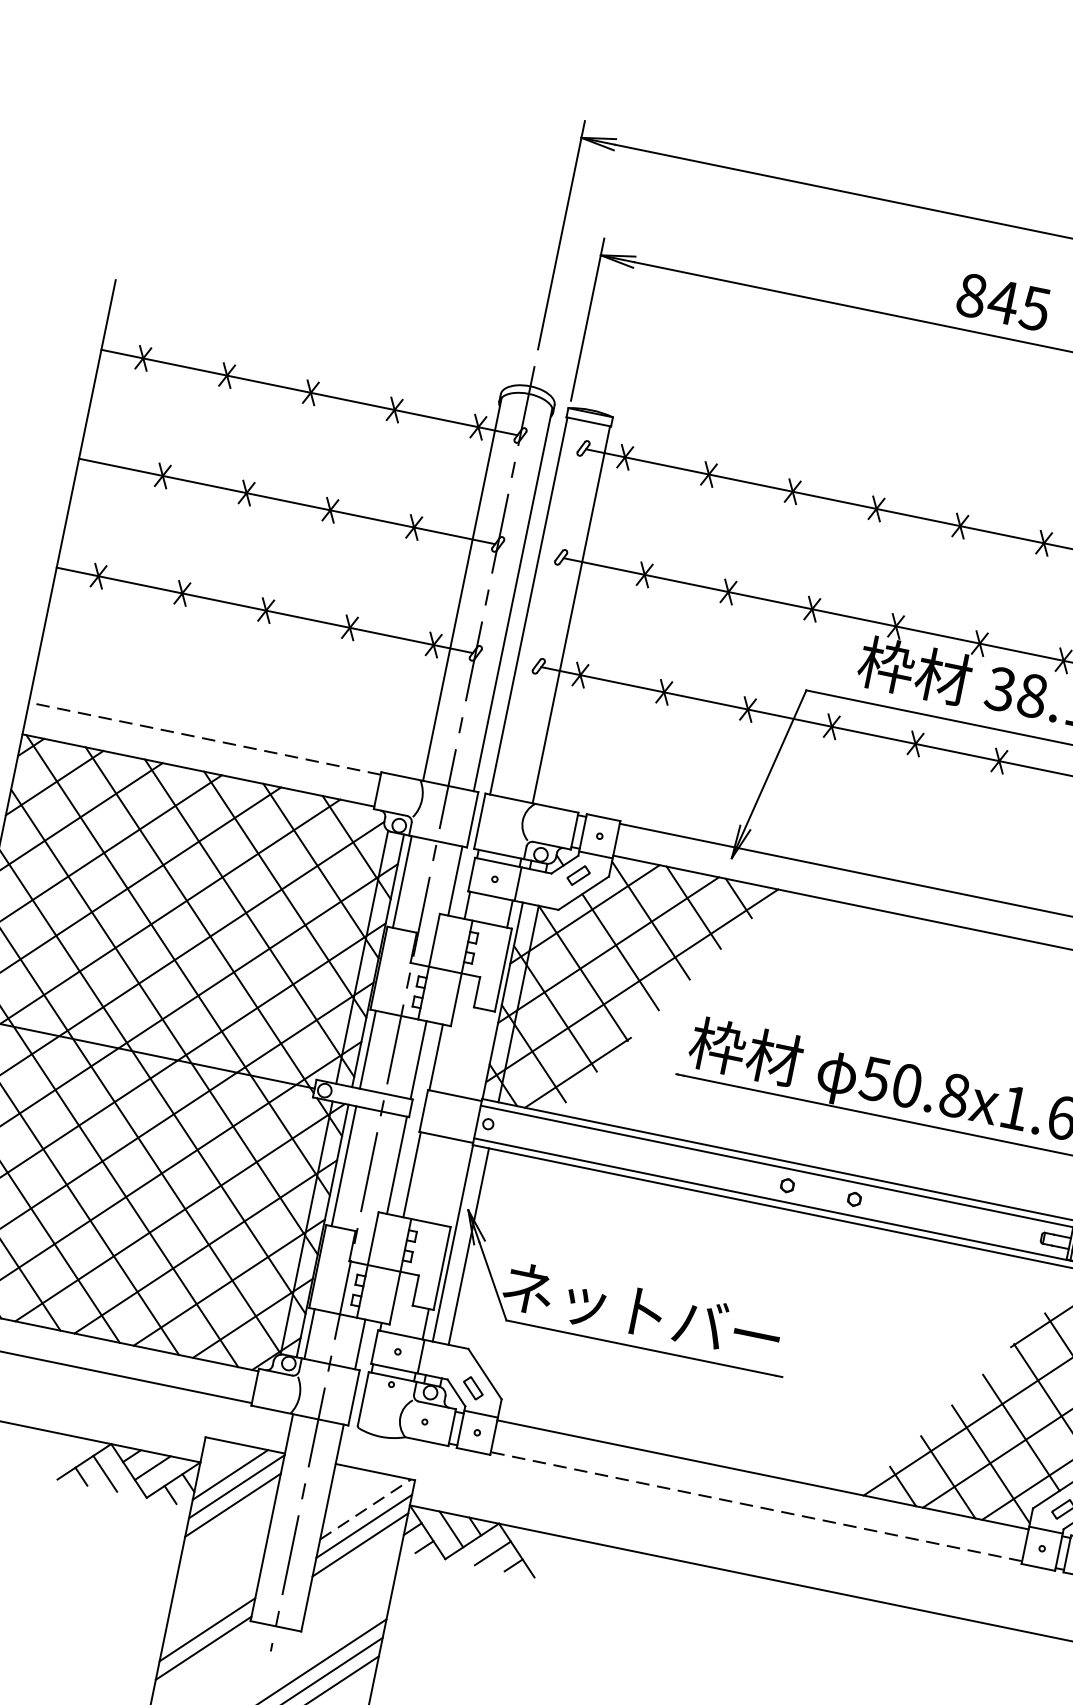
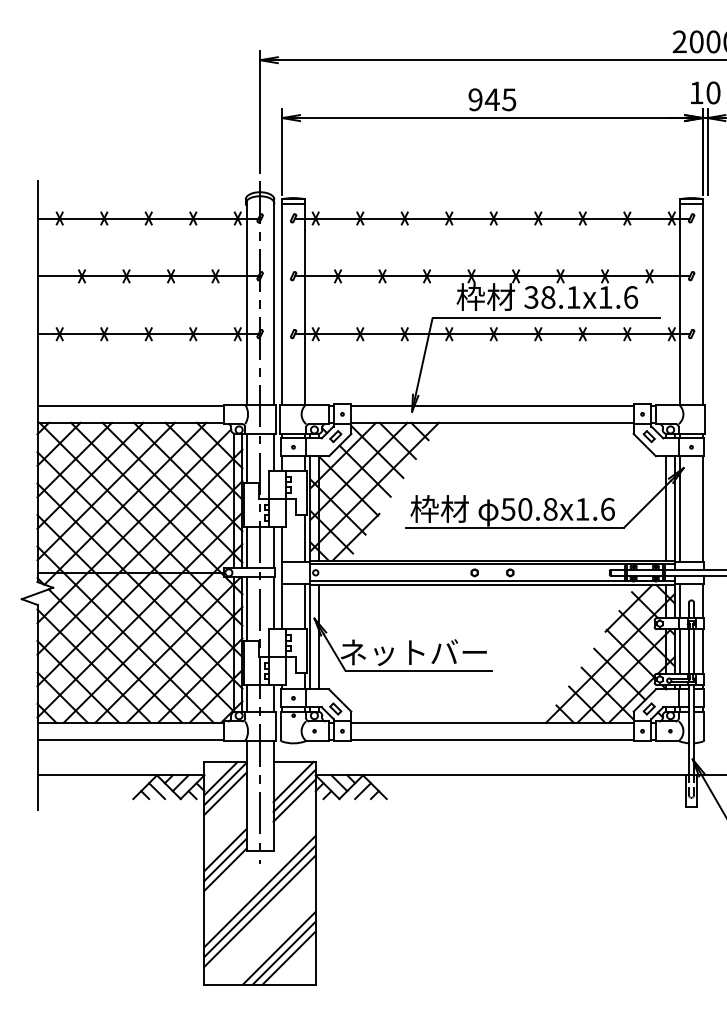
text: (971, 295) -> (475, 99), 845 -> 945
line: (204, 737) -> (130, 405), dashed -> solid
line: (480, 1053) -> (304, 537), added
line: (454, 1183) -> (304, 606), added
line: (756, 1506) -> (492, 739), dashed -> solid
line: (365, 1508) -> (293, 781), dashed -> solid
line: (211, 1612) -> (225, 850), added

